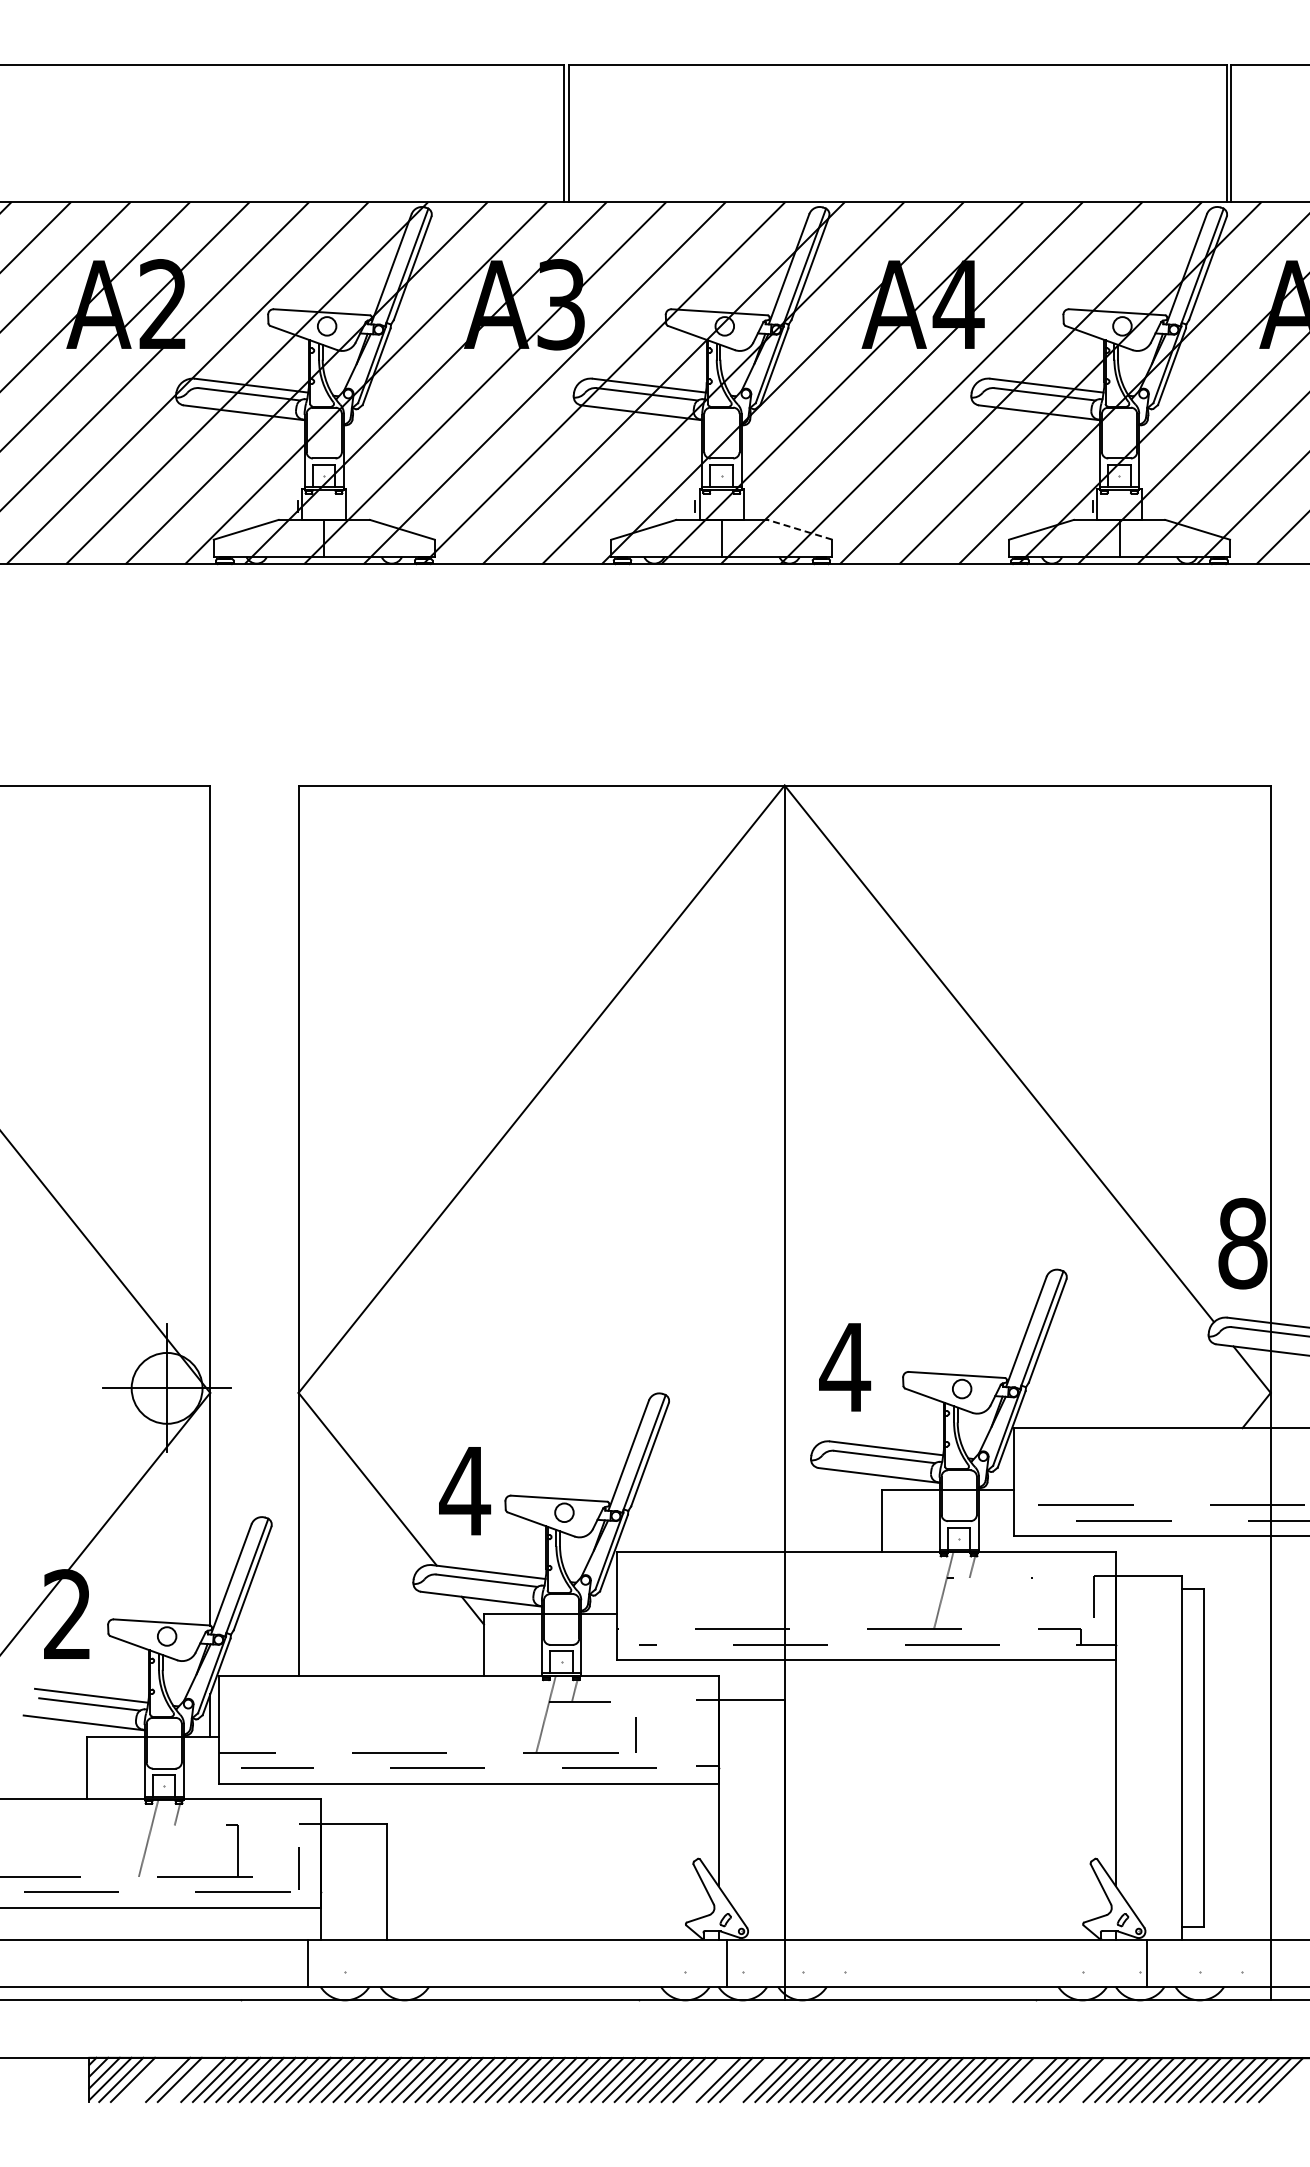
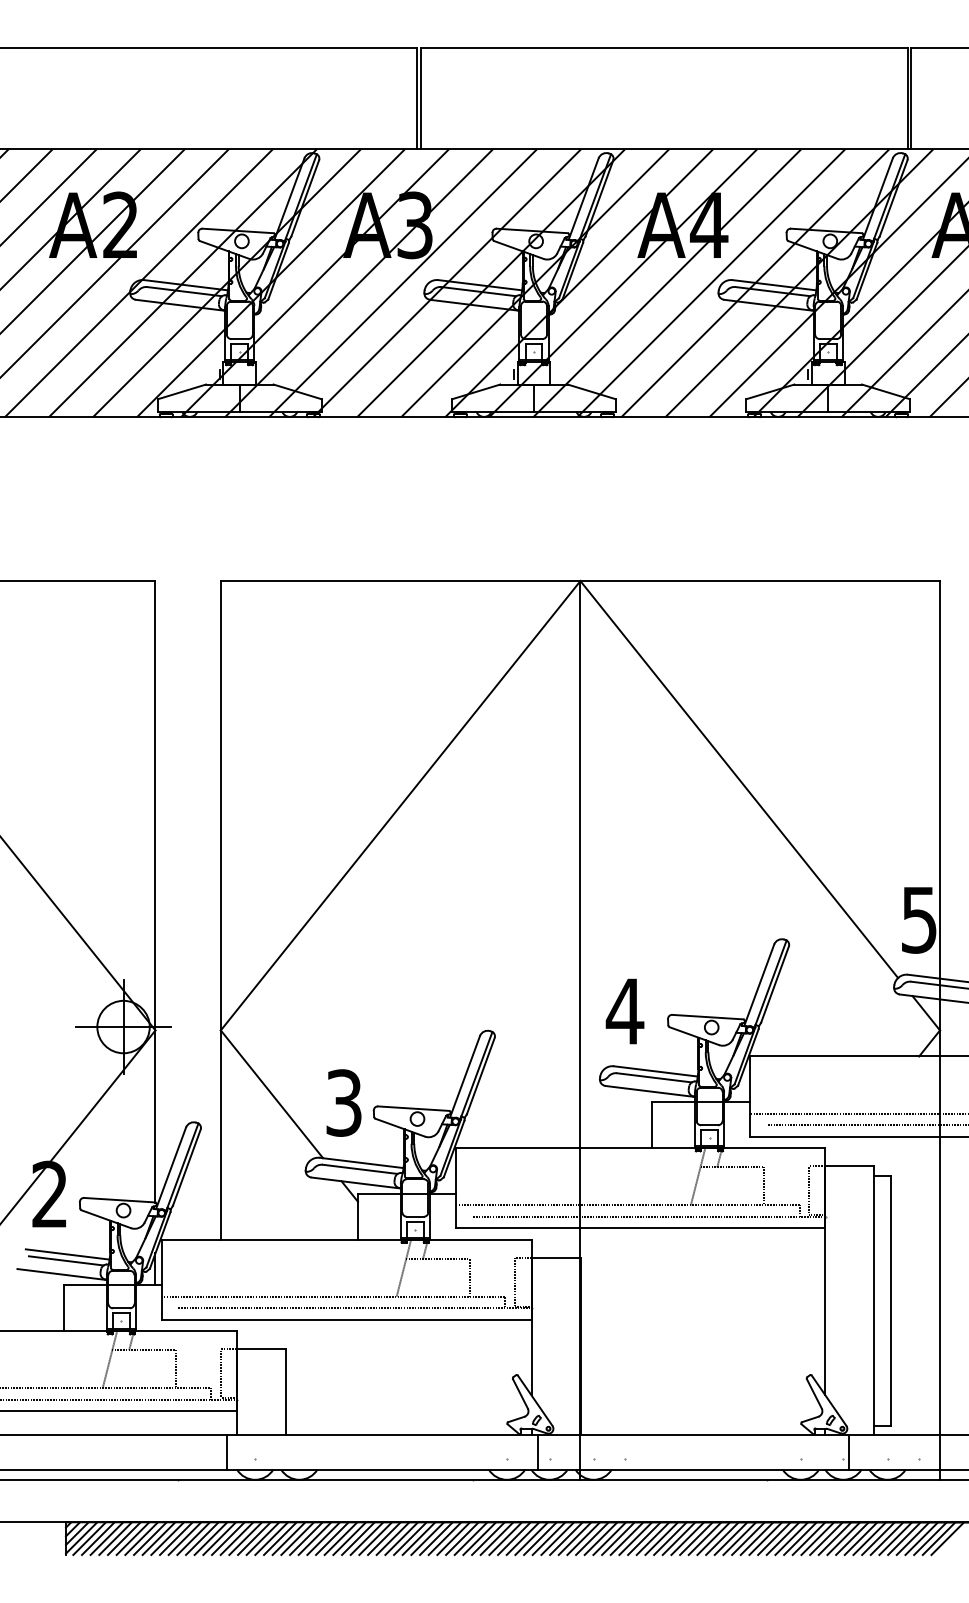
line: (799, 529) -> (591, 391), dashed -> solid
text: (1242, 1243) -> (919, 919), 8 -> 5
text: (465, 1490) -> (344, 1102), 4 -> 3
line: (144, 2079) -> (106, 1538), added
line: (156, 2079) -> (115, 1538), added
line: (191, 2079) -> (141, 1538), added
line: (707, 2080) -> (523, 1539), added
line: (753, 2080) -> (557, 1539), added
line: (1023, 2080) -> (757, 1539), added
line: (1093, 2080) -> (808, 1539), added

